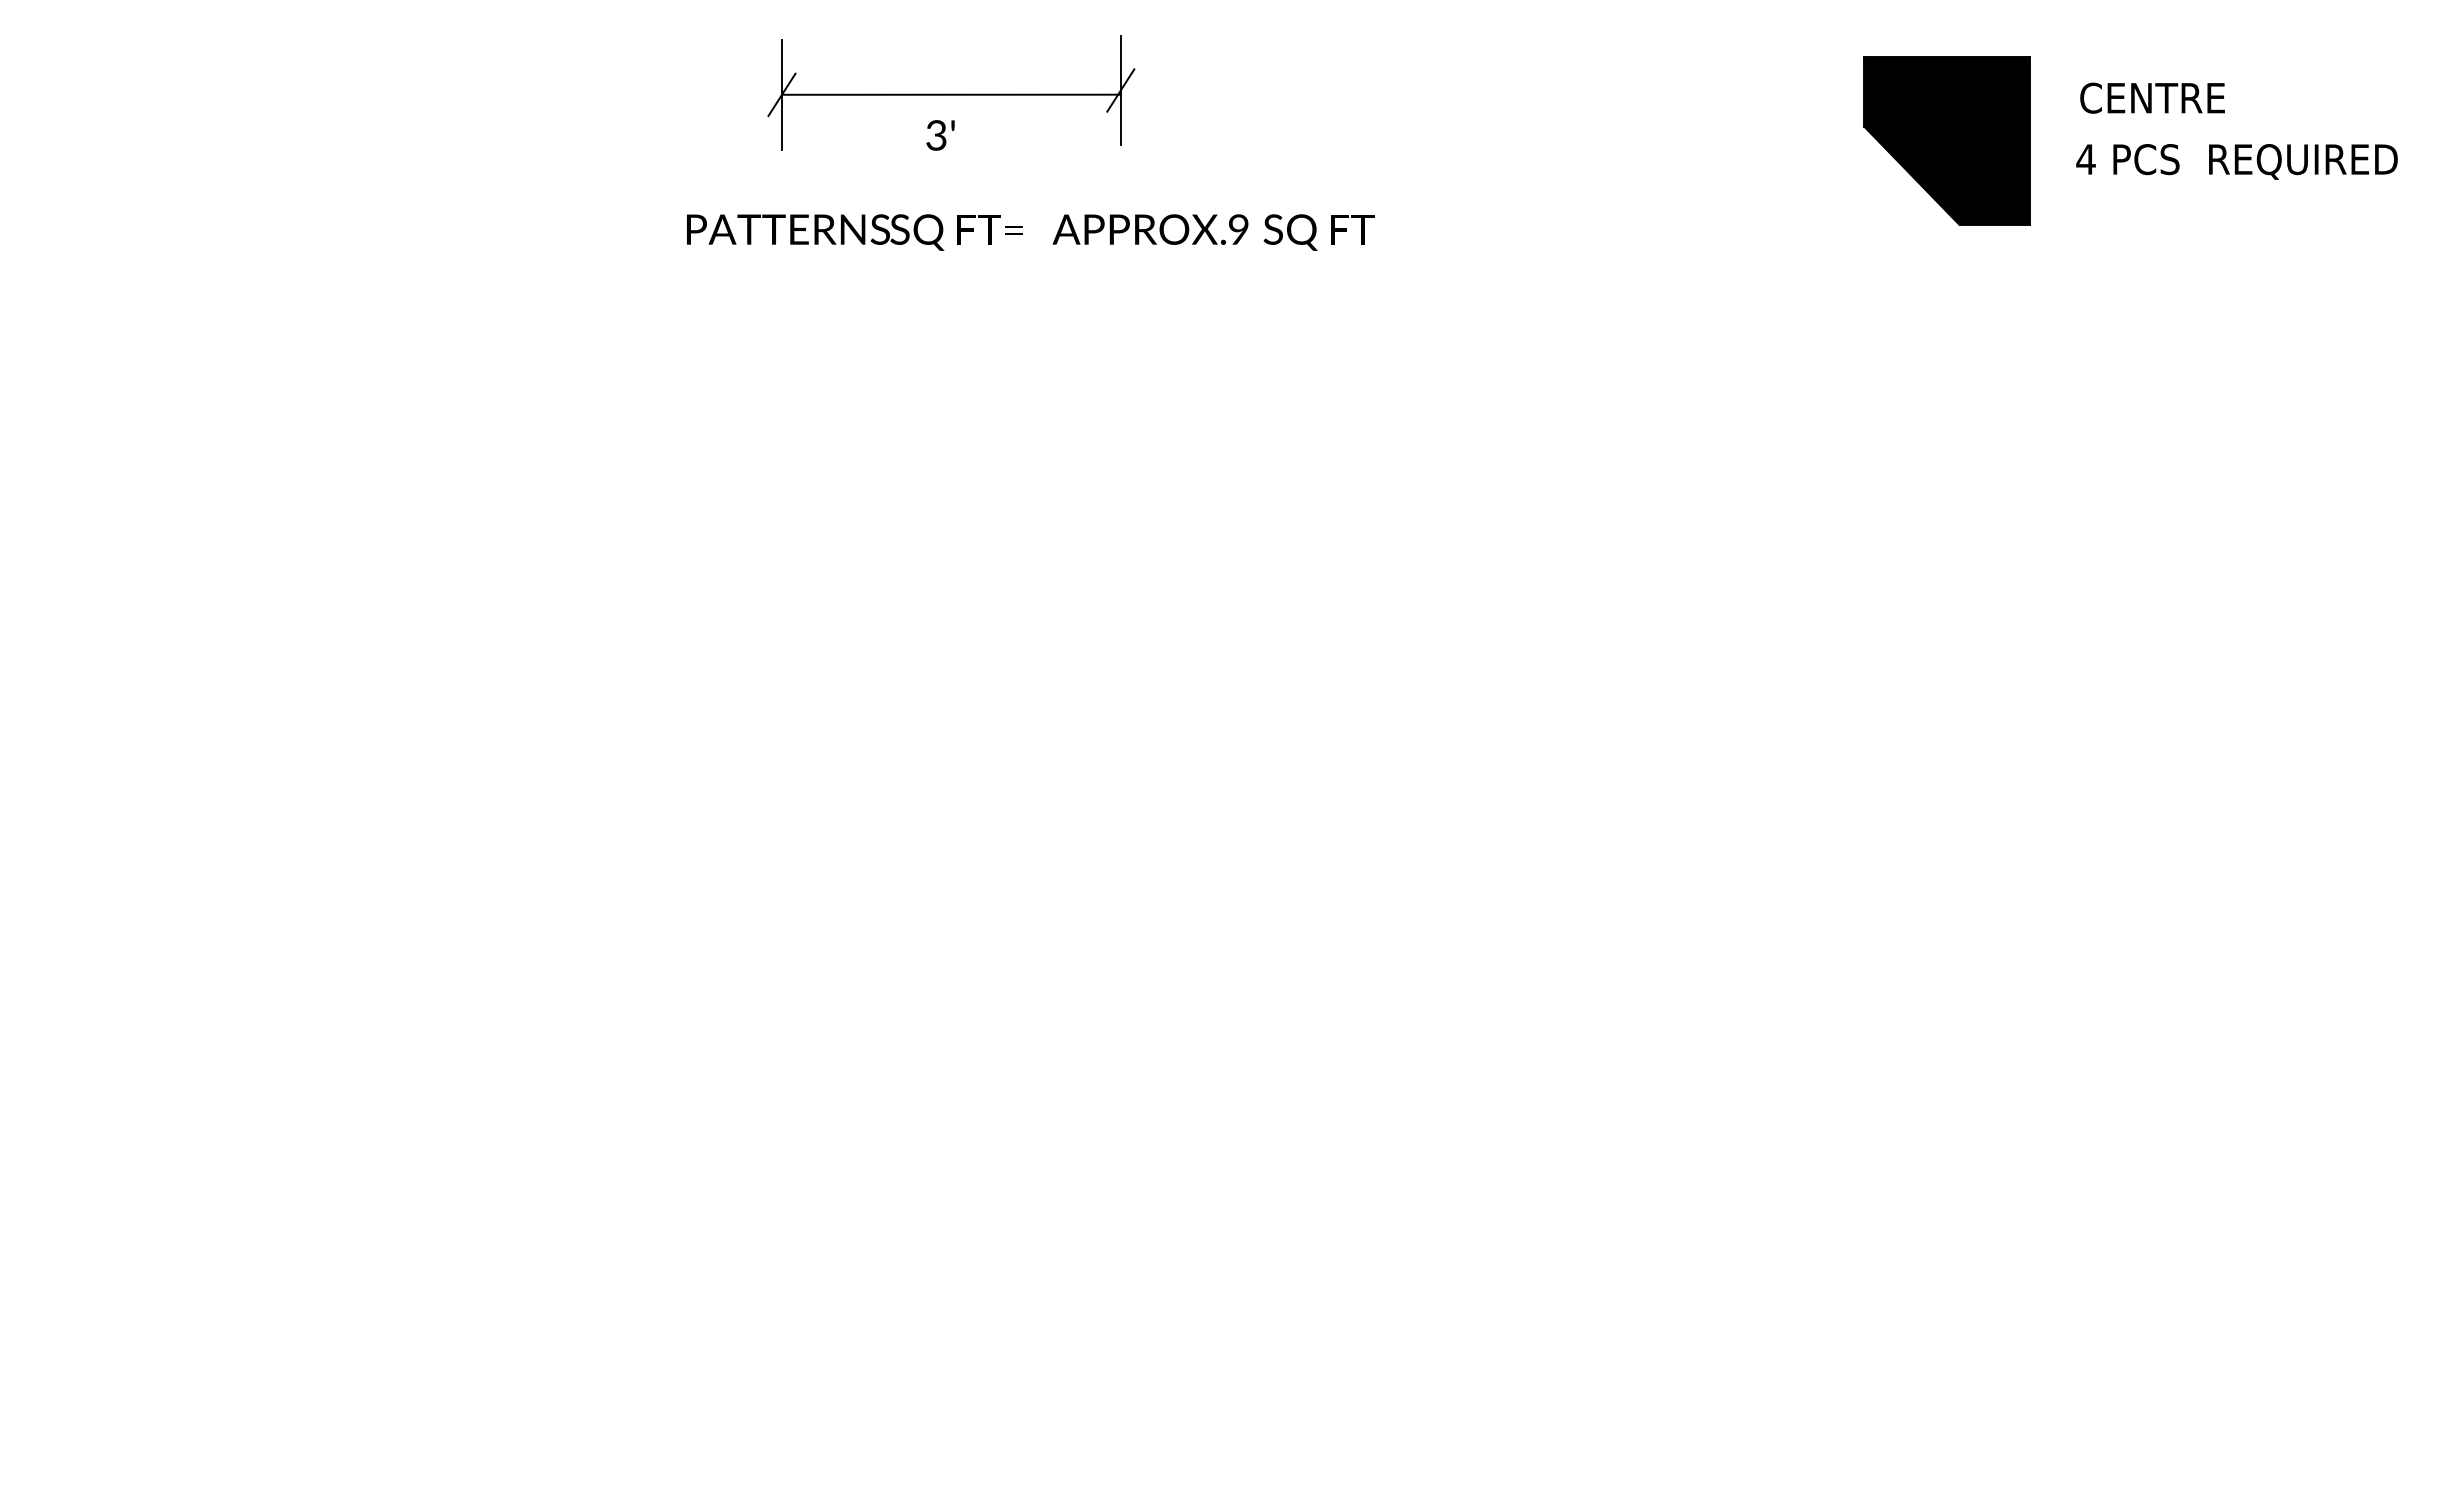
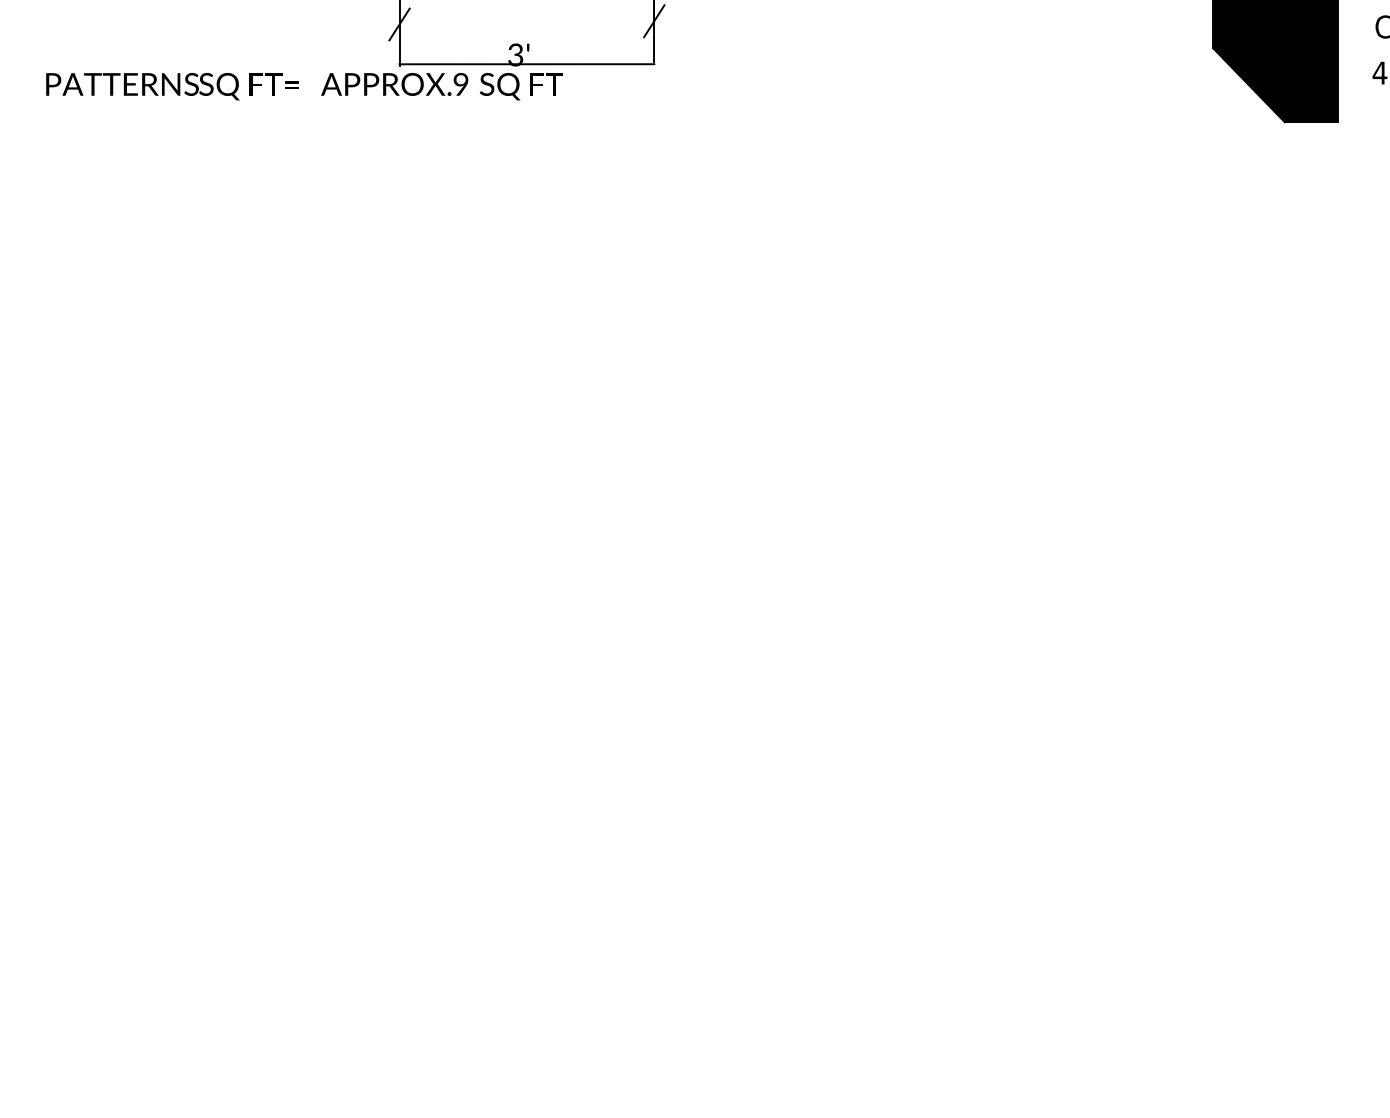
line: (951, 94) -> (527, 64), moved
text: (1030, 232) -> (304, 86), moved

